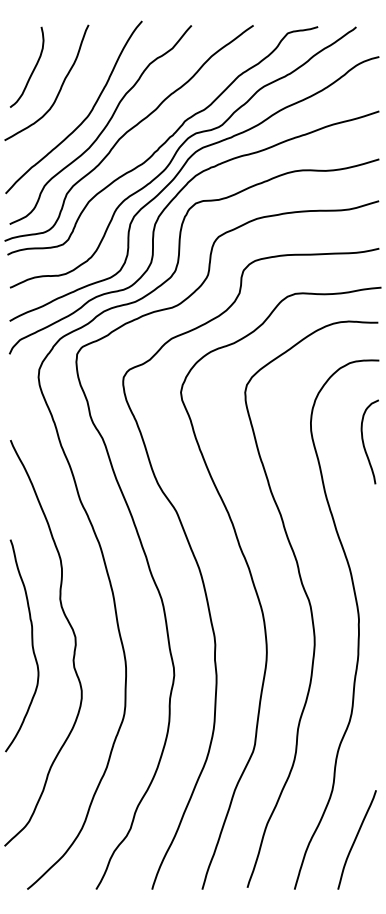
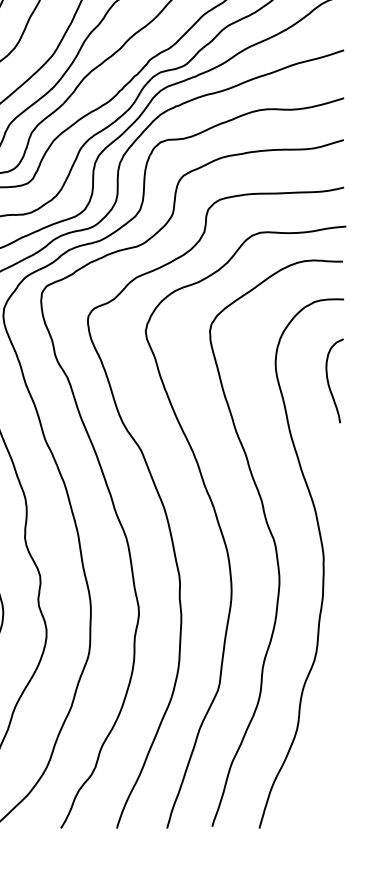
curve: (356, 839) -> (321, 778), removed

